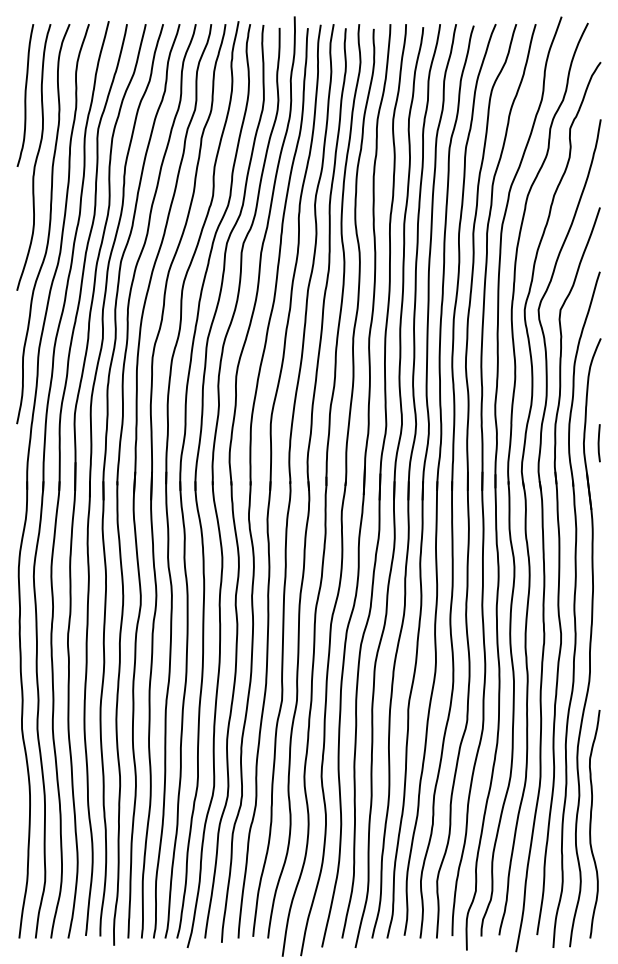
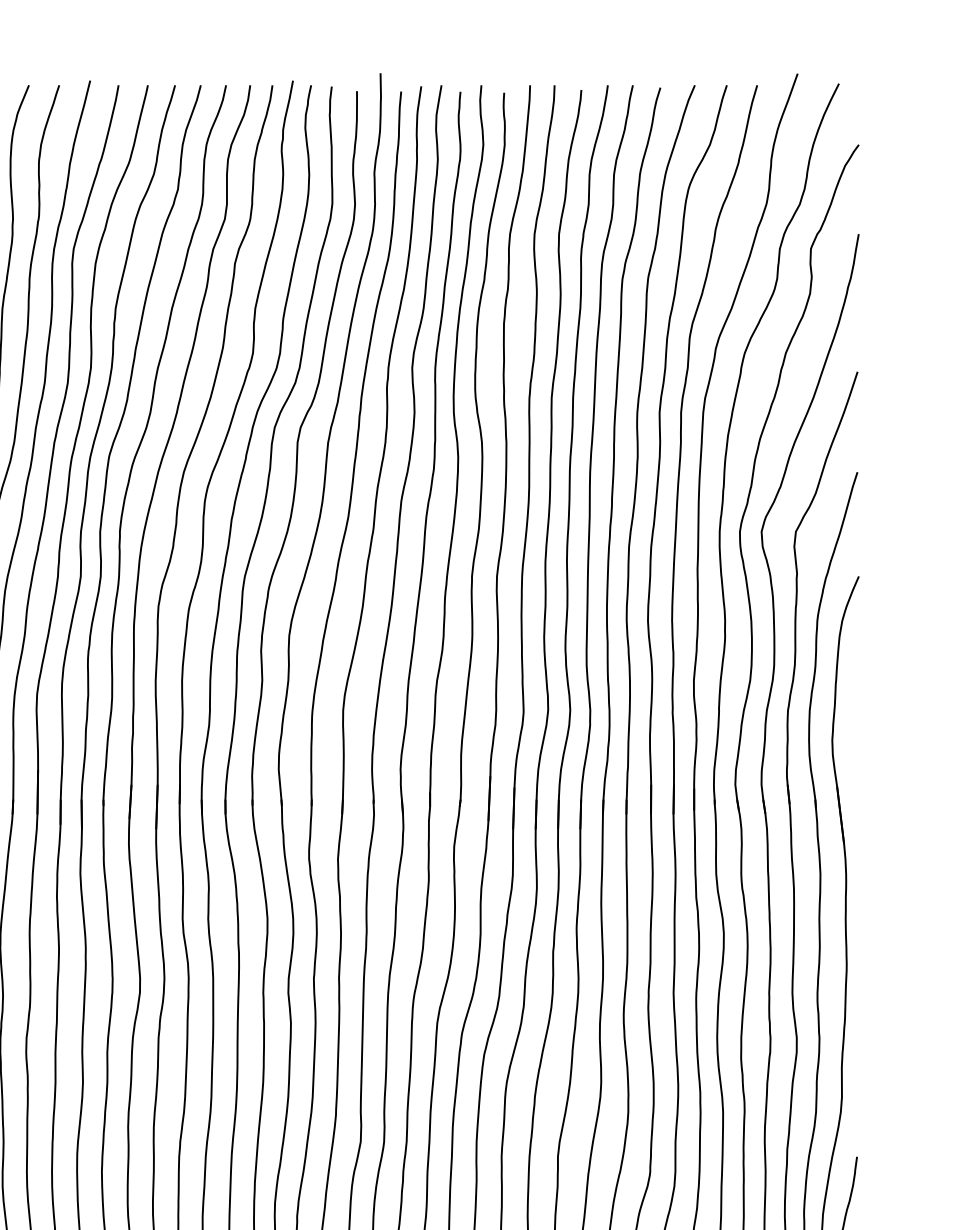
line: (598, 443) -> (855, 740), removed

